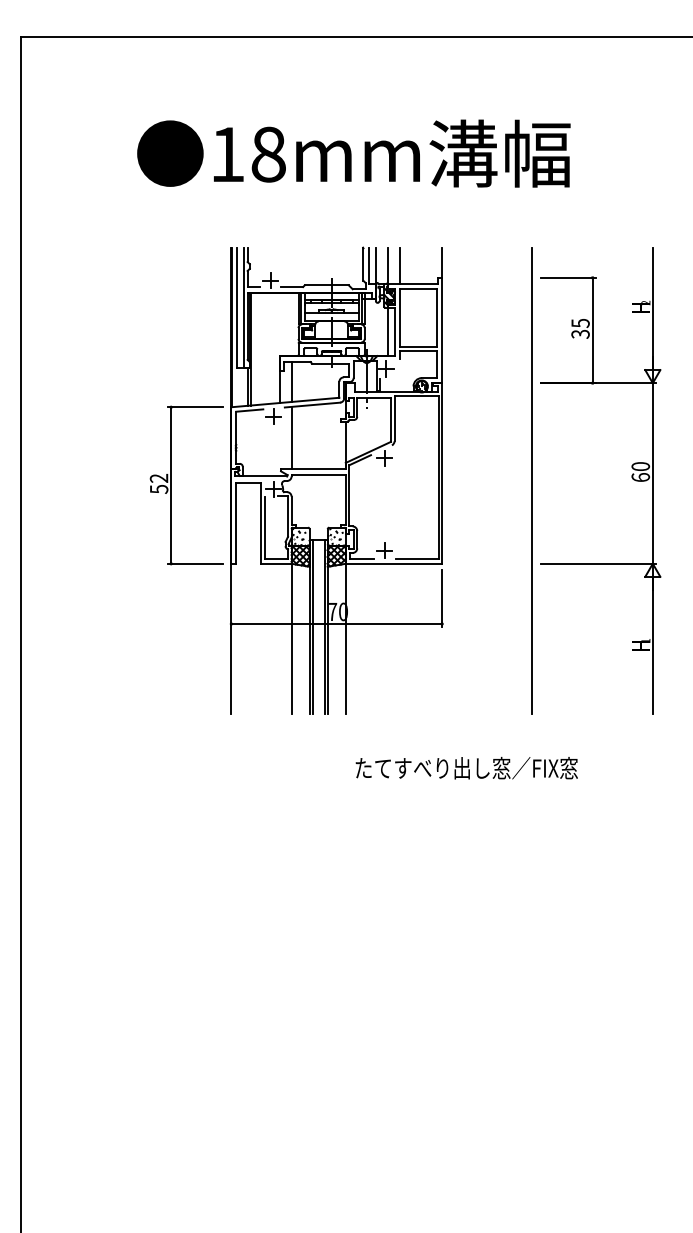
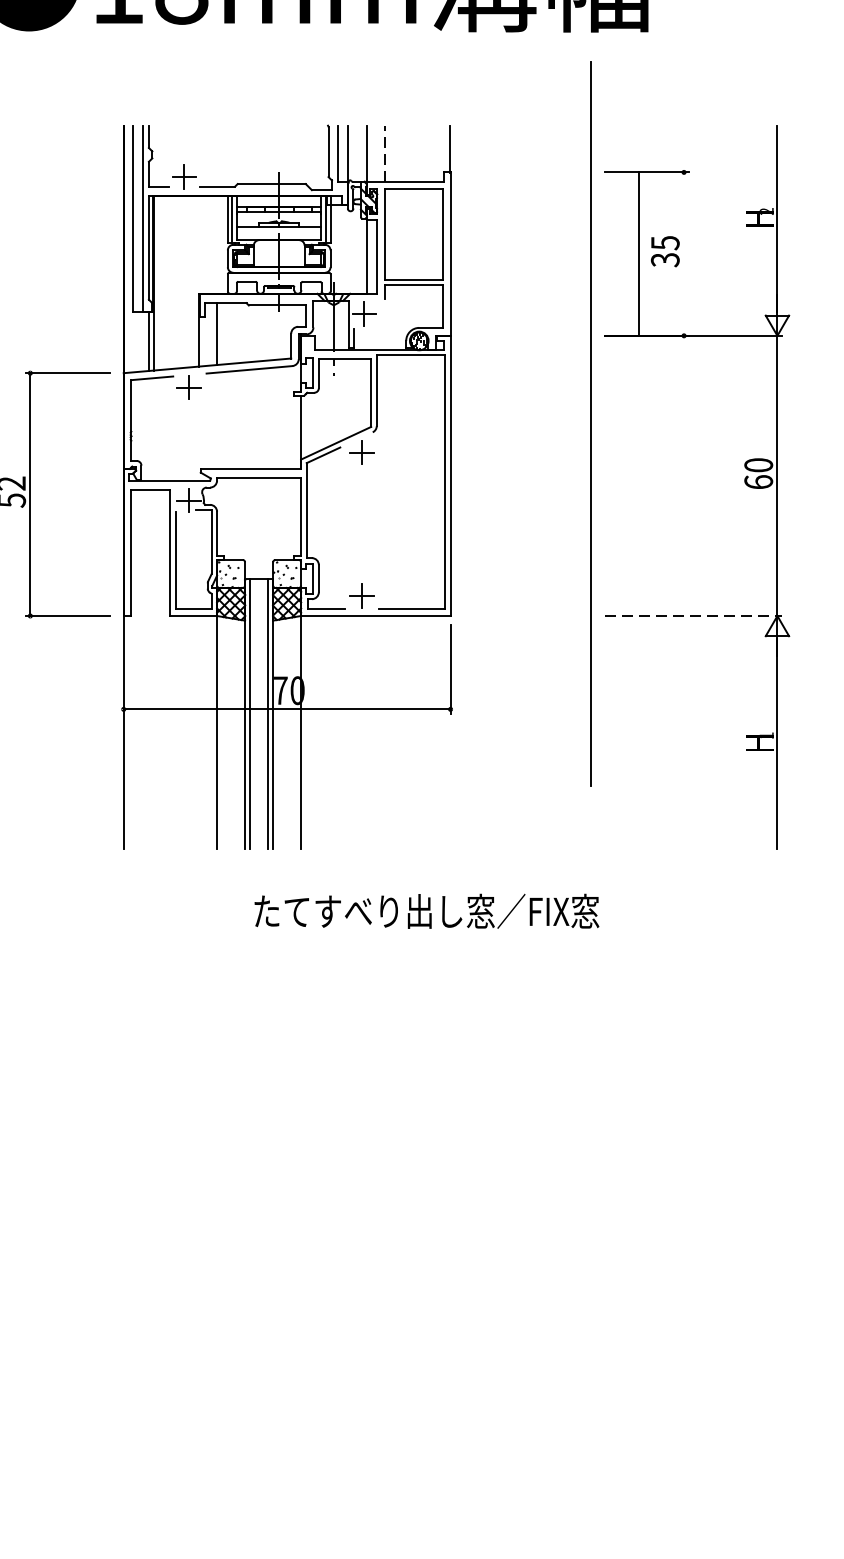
line: (399, 265) -> (384, 153), solid -> dashed
line: (592, 330) -> (638, 254), moved
line: (291, 437) -> (216, 420), removed
line: (531, 480) -> (589, 423), moved
line: (599, 563) -> (694, 615), solid -> dashed
text: (466, 768) -> (426, 911), moved

